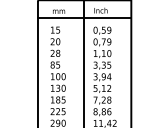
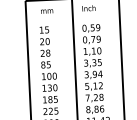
line: (84, 18) -> (72, 17), removed

